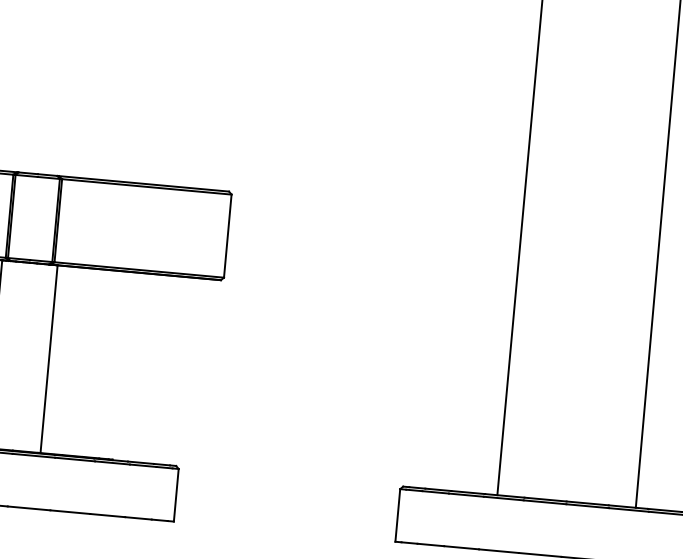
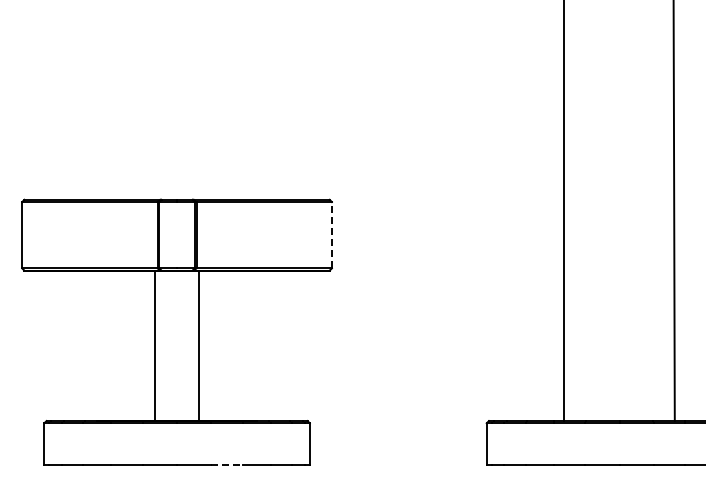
line: (227, 235) -> (331, 234), solid -> dashed
line: (70, 512) -> (227, 465), solid -> dashed

